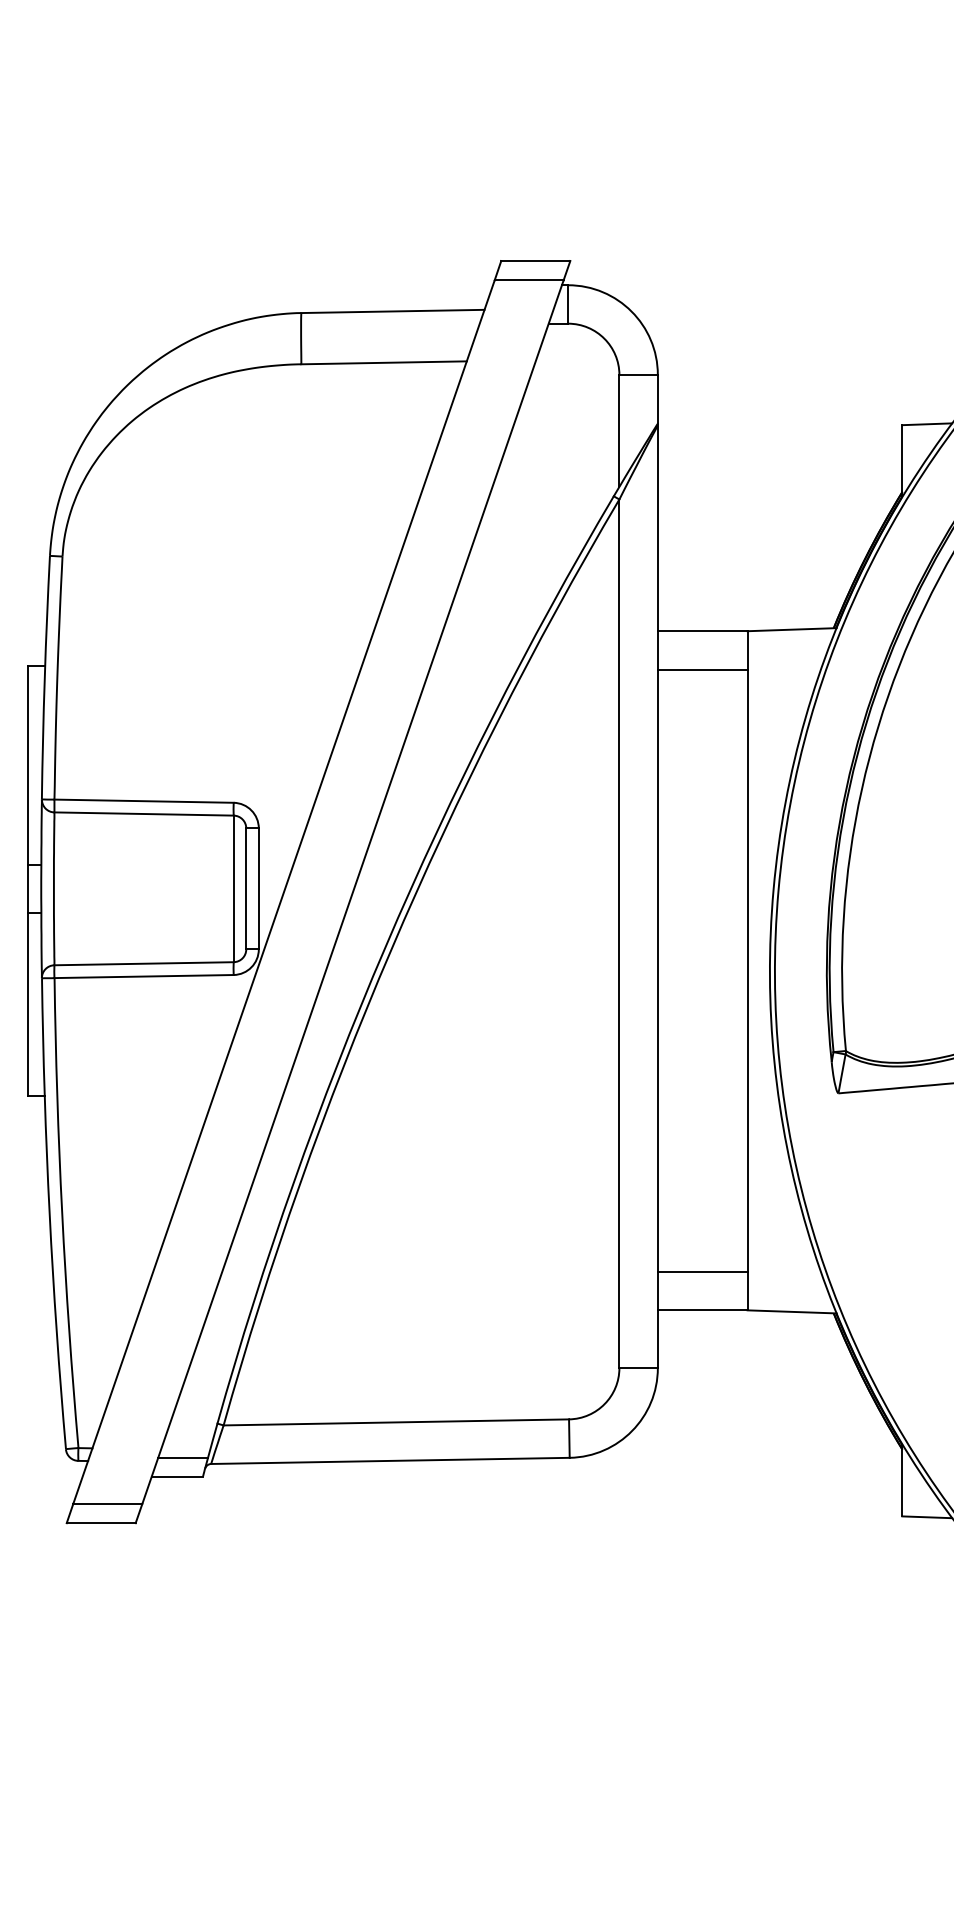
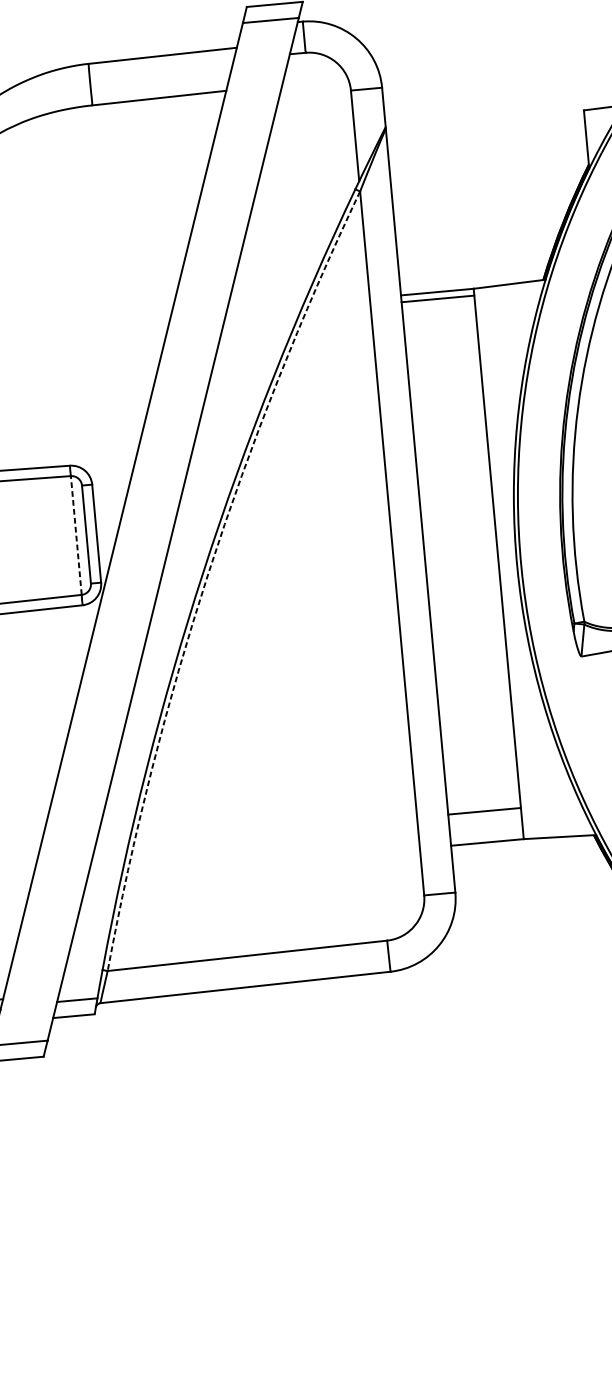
line: (702, 669) -> (437, 298), moved
line: (233, 888) -> (76, 535), solid -> dashed
arc: (391, 949) -> (208, 572), solid -> dashed

